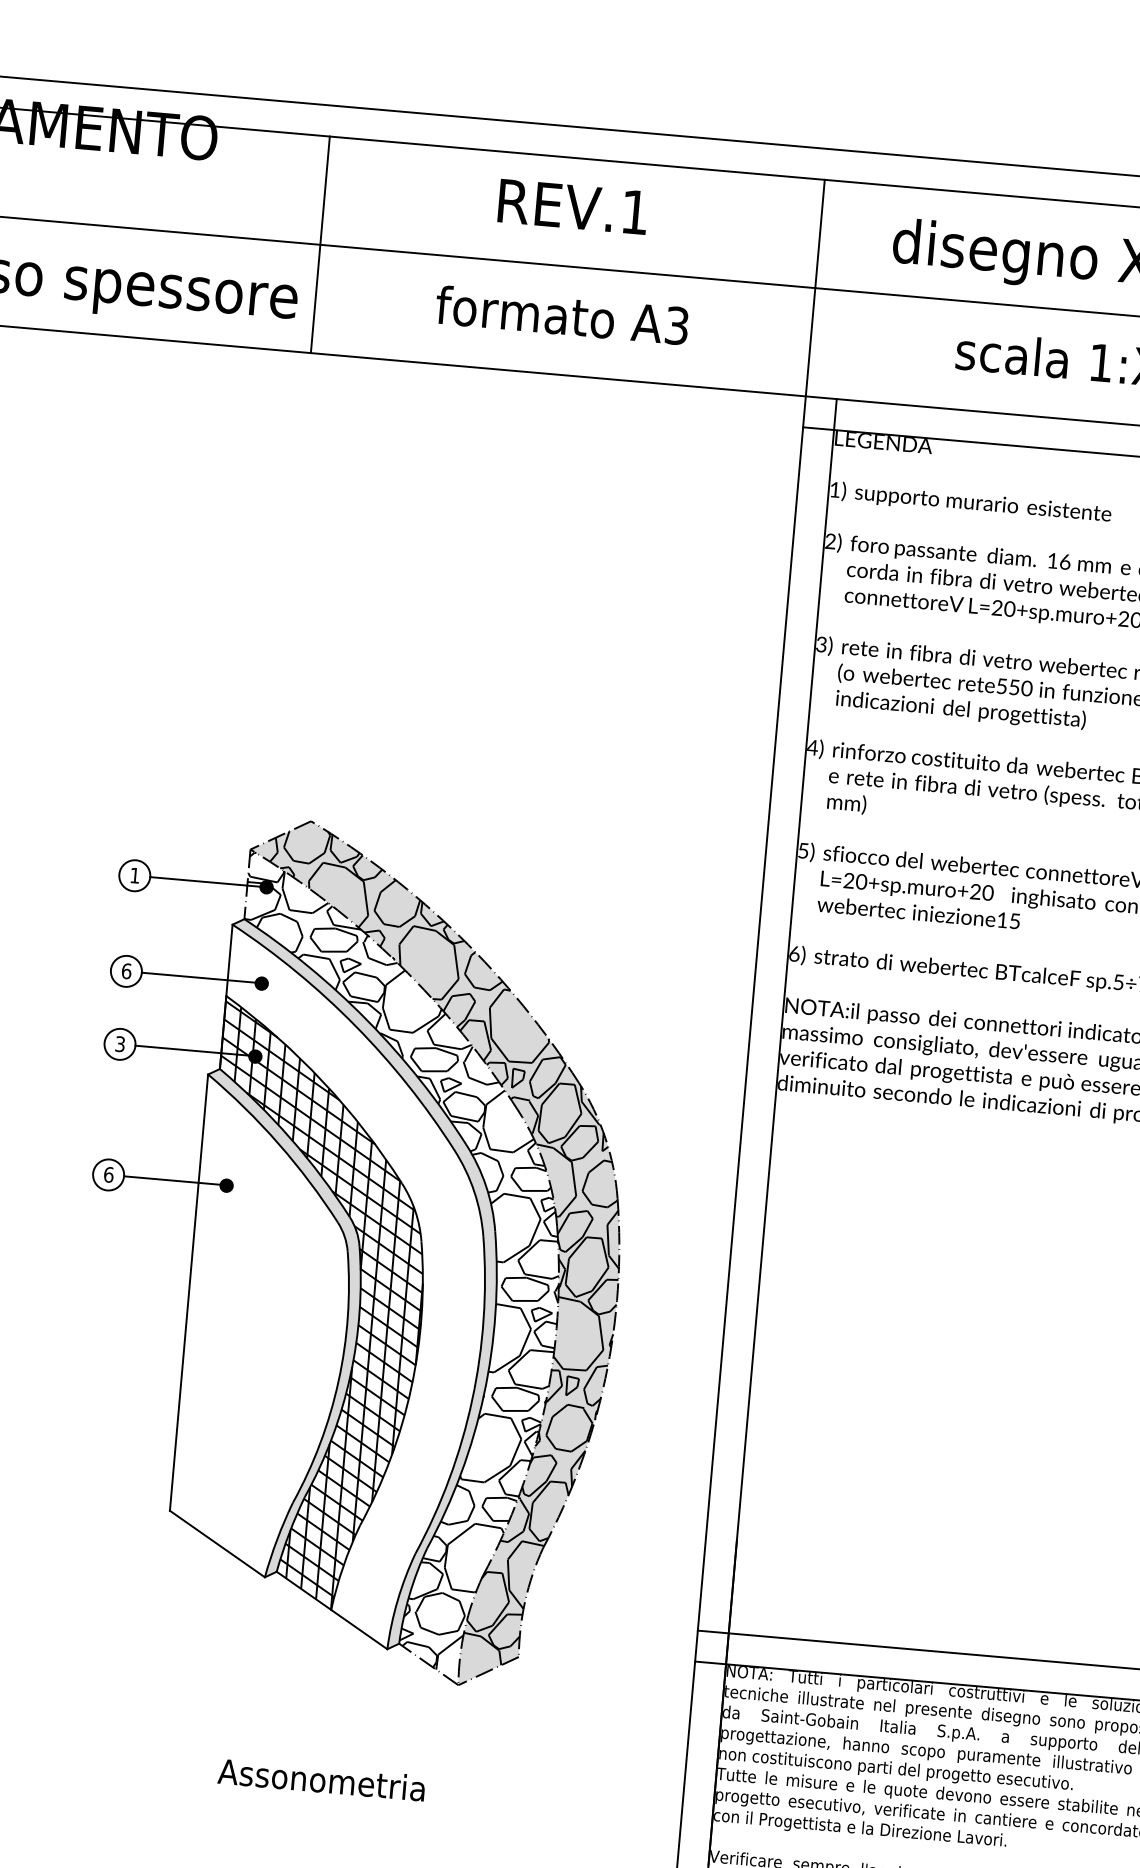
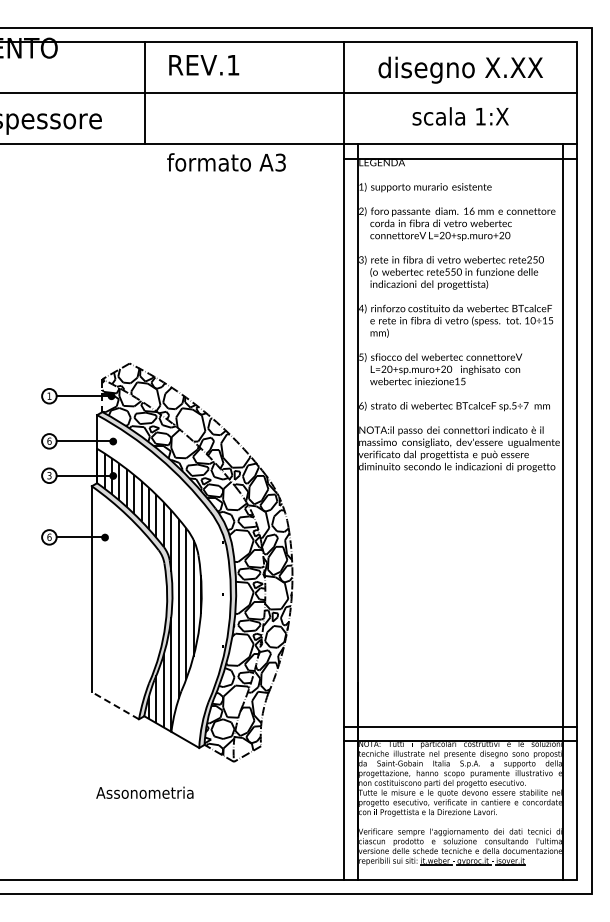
text: (573, 207) -> (204, 65), moved
line: (320, 245) -> (145, 93), moved
text: (562, 315) -> (226, 162), moved
fill: (417, 1255) -> (197, 562), removed
hatch: (311, 1301) -> (149, 588), removed
line: (215, 1543) -> (114, 705), solid -> dashed
text: (320, 1779) -> (144, 792), moved

